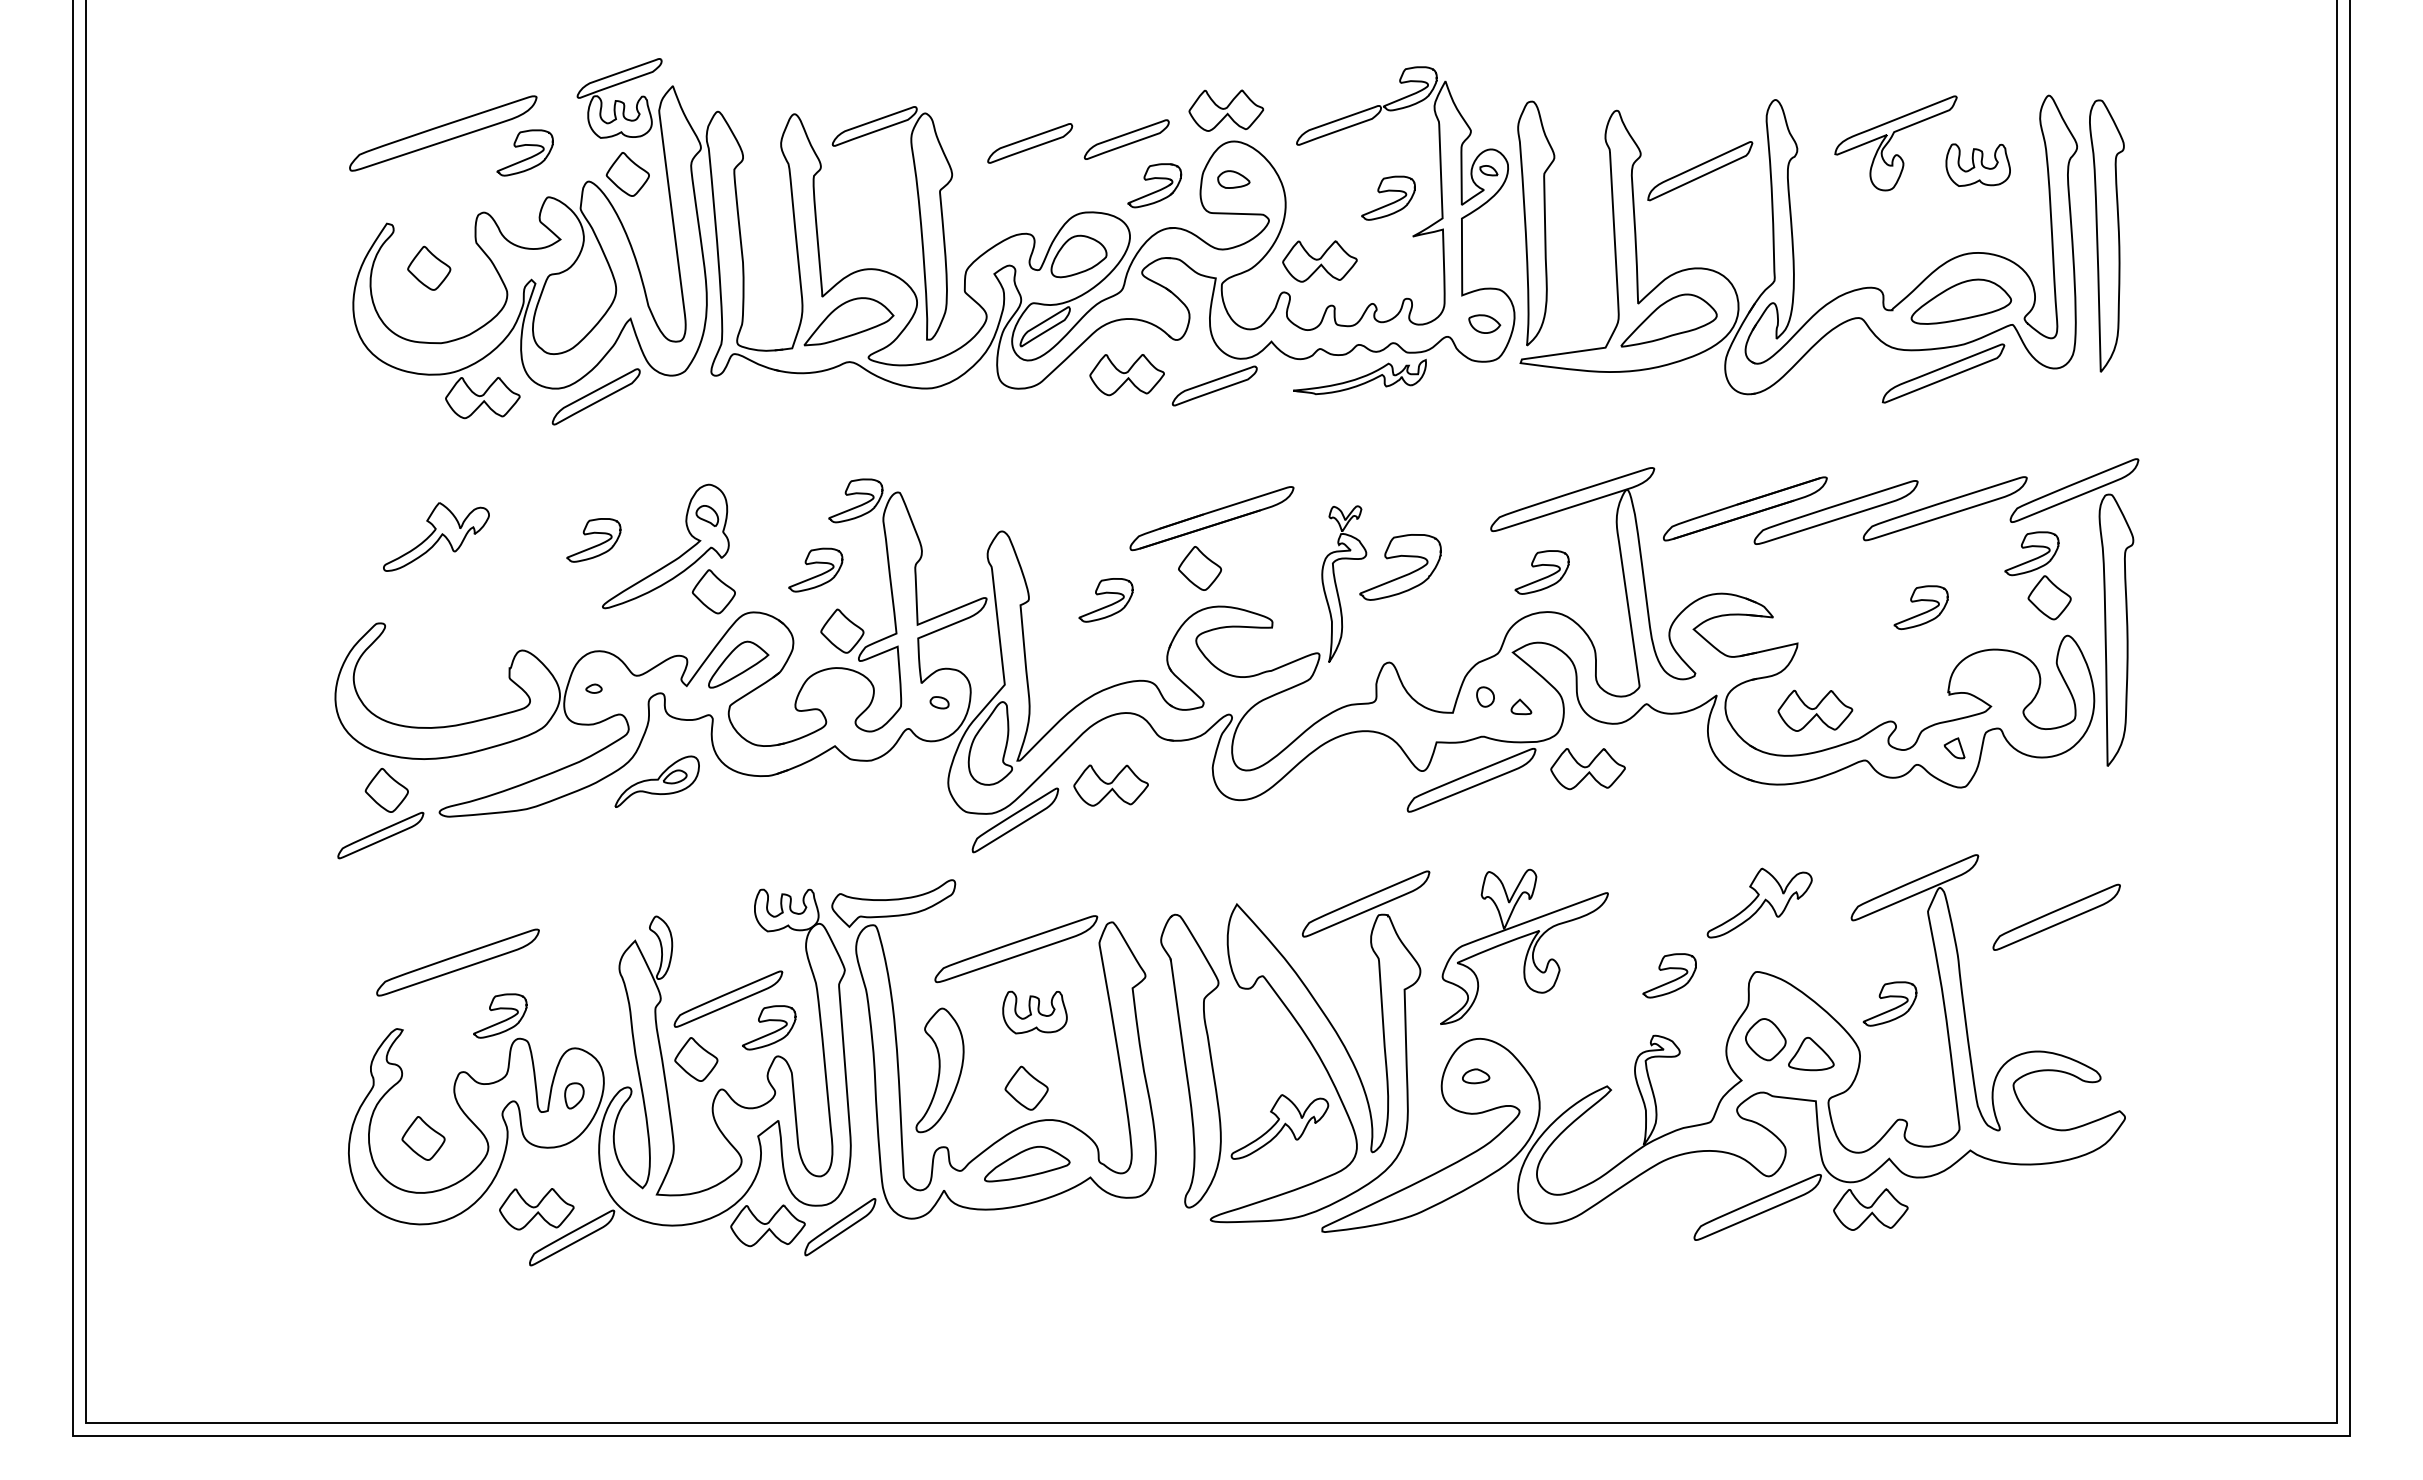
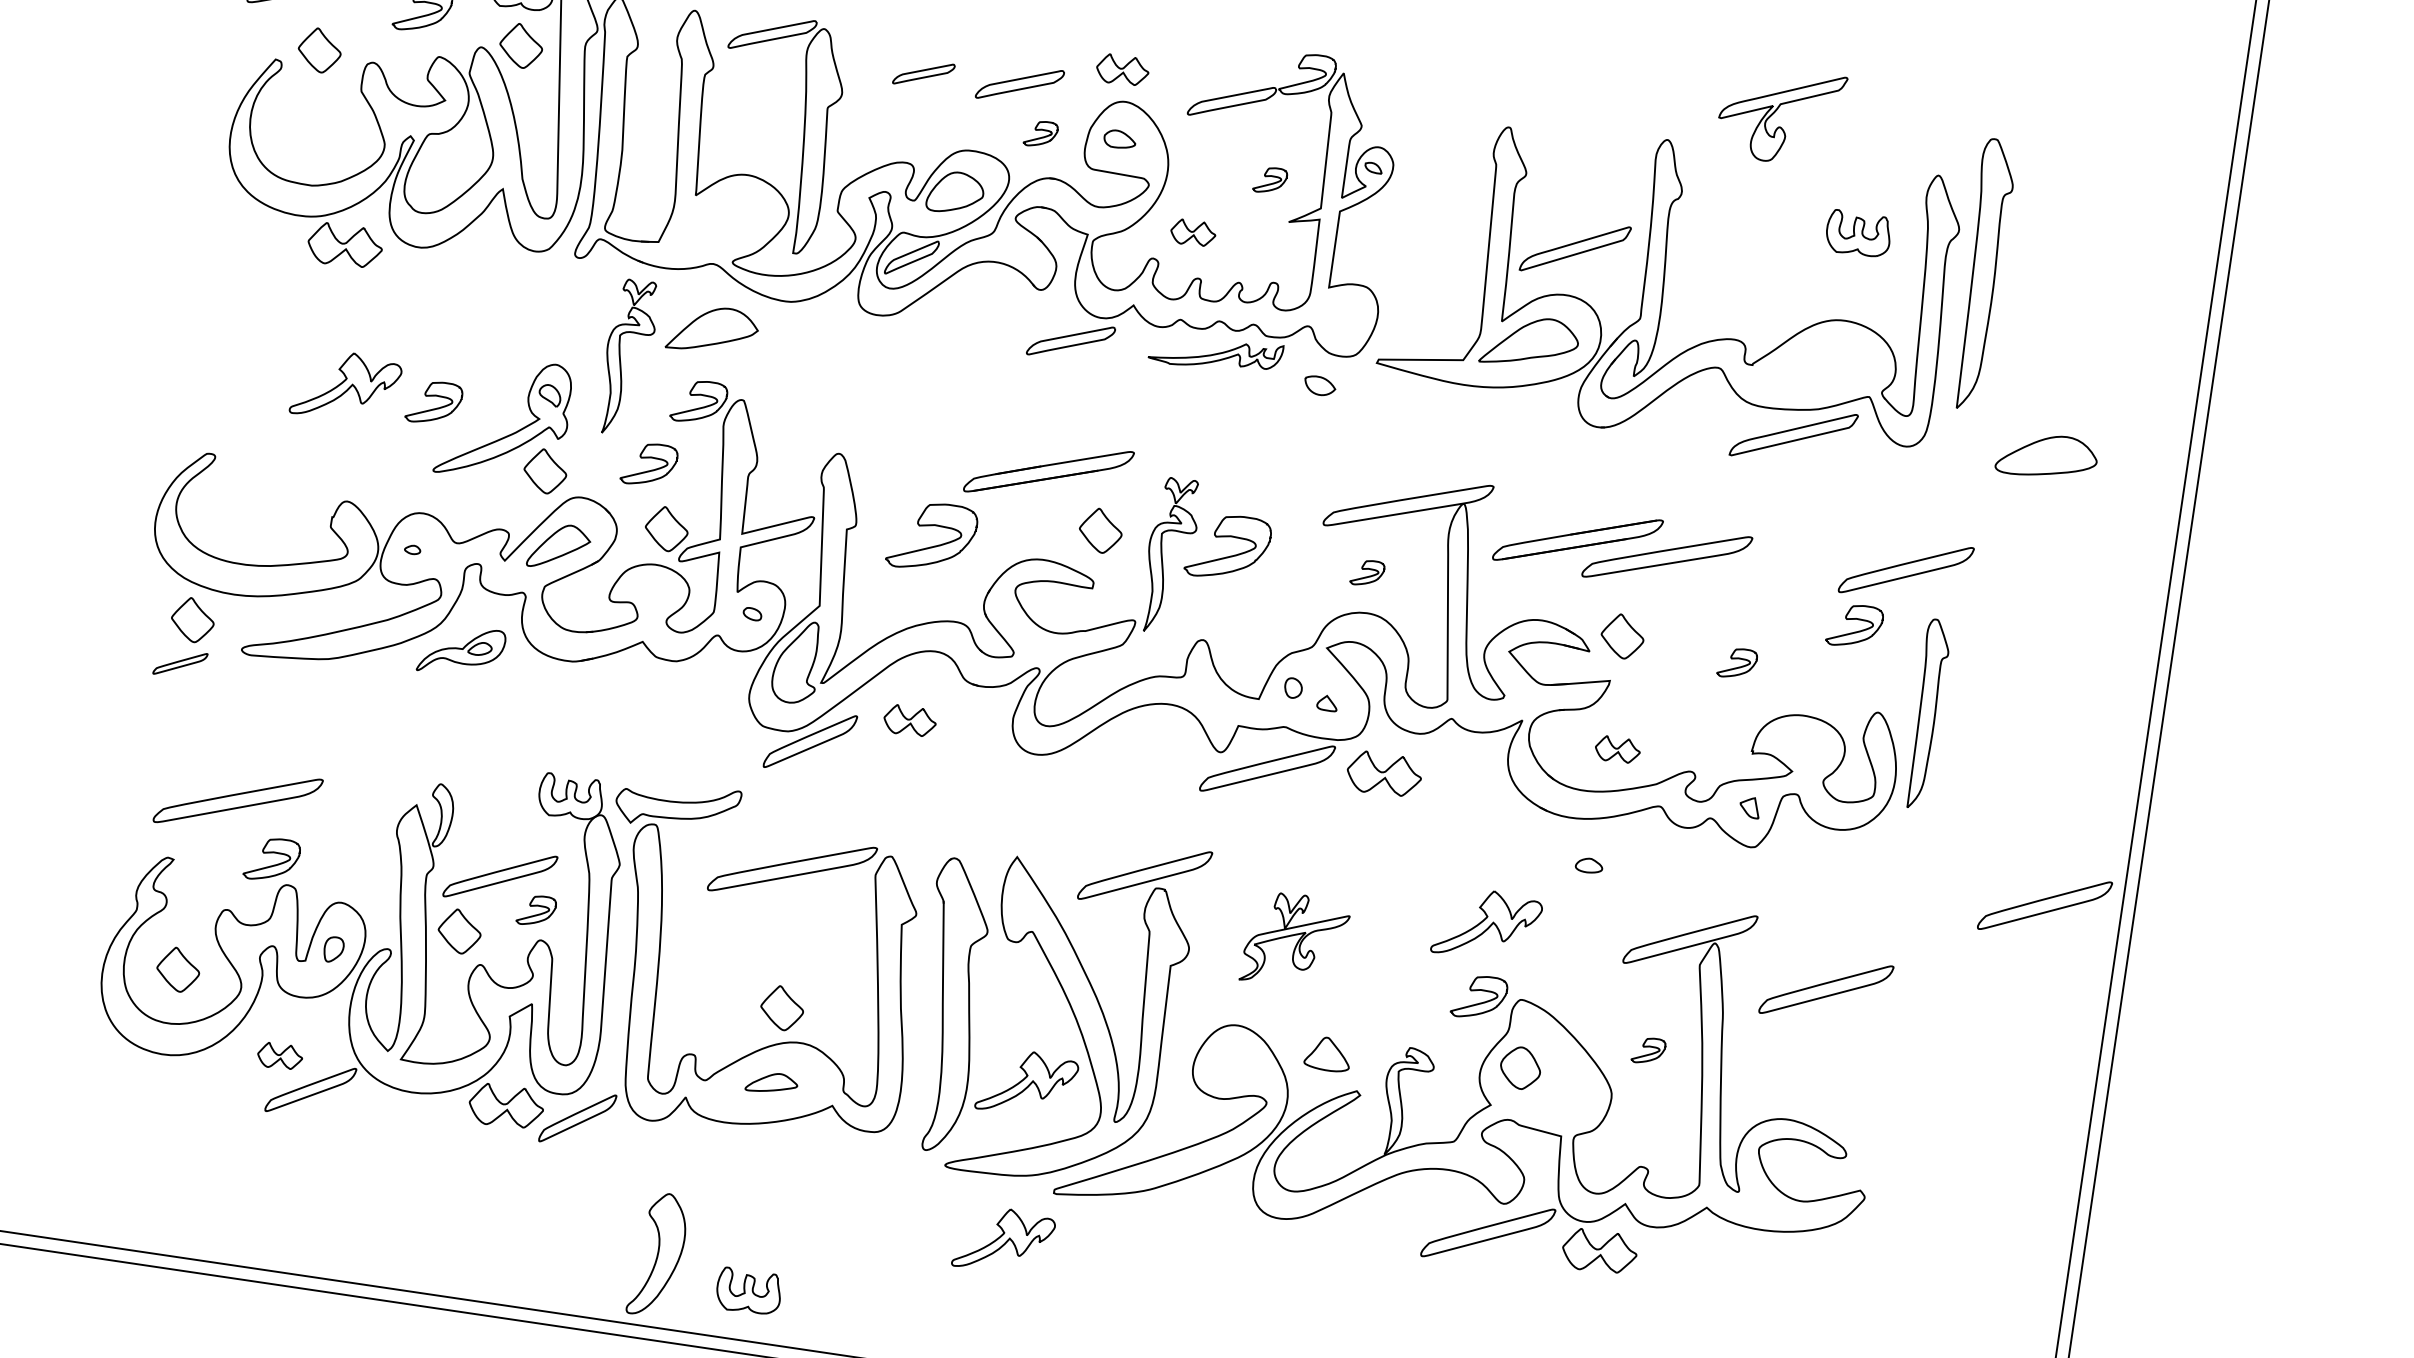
part: (1226, 110) -> (1122, 70), size x0.7
part: (1030, 143) -> (924, 74), size x0.7
part: (1895, 143) -> (1780, 115), moved
part: (1700, 171) -> (1575, 249), moved
part: (1154, 185) -> (1040, 133), size x0.6
part: (1388, 197) -> (1270, 179), size x0.6
part: (1536, 223) -> (1413, 227), removed
part: (2106, 235) -> (1982, 273), moved
part: (1319, 261) -> (1192, 233), size x0.6
part: (429, 267) -> (320, 49), moved
part: (1961, 301) -> (2047, 456), moved
part: (848, 321) -> (712, 330), moved
part: (1484, 323) -> (1319, 385), moved
part: (1126, 375) -> (985, 317), removed
part: (595, 396) -> (456, 260), removed
part: (772, 469) -> (621, 358), added
part: (1944, 508) -> (1775, 568), removed
part: (436, 536) -> (346, 386), moved
part: (1200, 568) -> (1101, 530), moved
part: (1541, 572) -> (1367, 573), size x0.6
part: (2049, 597) -> (1622, 636), moved
part: (1105, 600) -> (931, 537), size x1.6
part: (1920, 607) -> (1736, 663), size x0.7
part: (2116, 629) -> (1927, 713), size x0.7
part: (1815, 710) -> (1617, 749), size x0.6
part: (1110, 785) -> (909, 720), size x0.7
part: (2260, 801) -> (2044, 904), added
part: (380, 835) -> (180, 663), size x0.6
part: (1759, 902) -> (1486, 924), moved
part: (1524, 946) -> (1295, 940), size x0.6
part: (1669, 975) -> (1479, 997), moved
part: (1889, 1003) -> (1648, 1050), size x0.6
part: (1034, 1012) -> (748, 1291), moved
part: (769, 1027) -> (536, 910), size x0.7
part: (1811, 1054) -> (1328, 1054), moved
part: (939, 1070) -> (657, 1254), moved
part: (1476, 1076) -> (1589, 865), moved
part: (1027, 1163) -> (772, 1082), size x0.6
part: (536, 1209) -> (279, 1056), size x0.6
part: (1279, 1285) -> (1003, 1240), added

